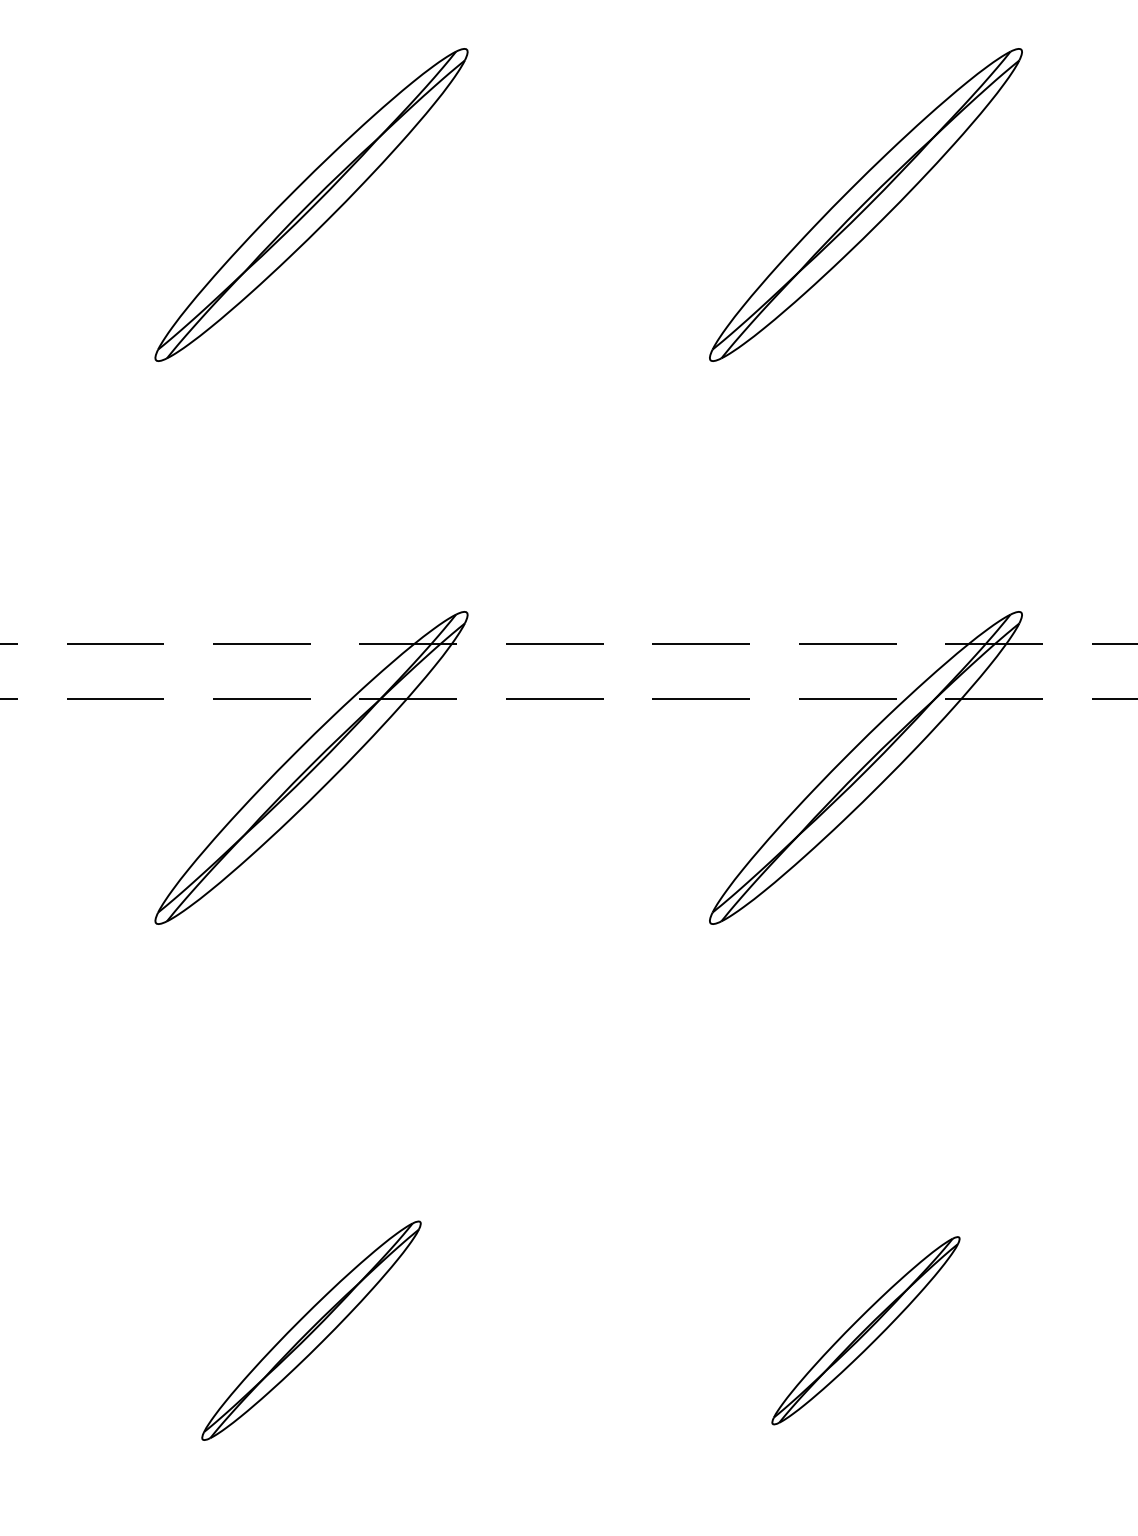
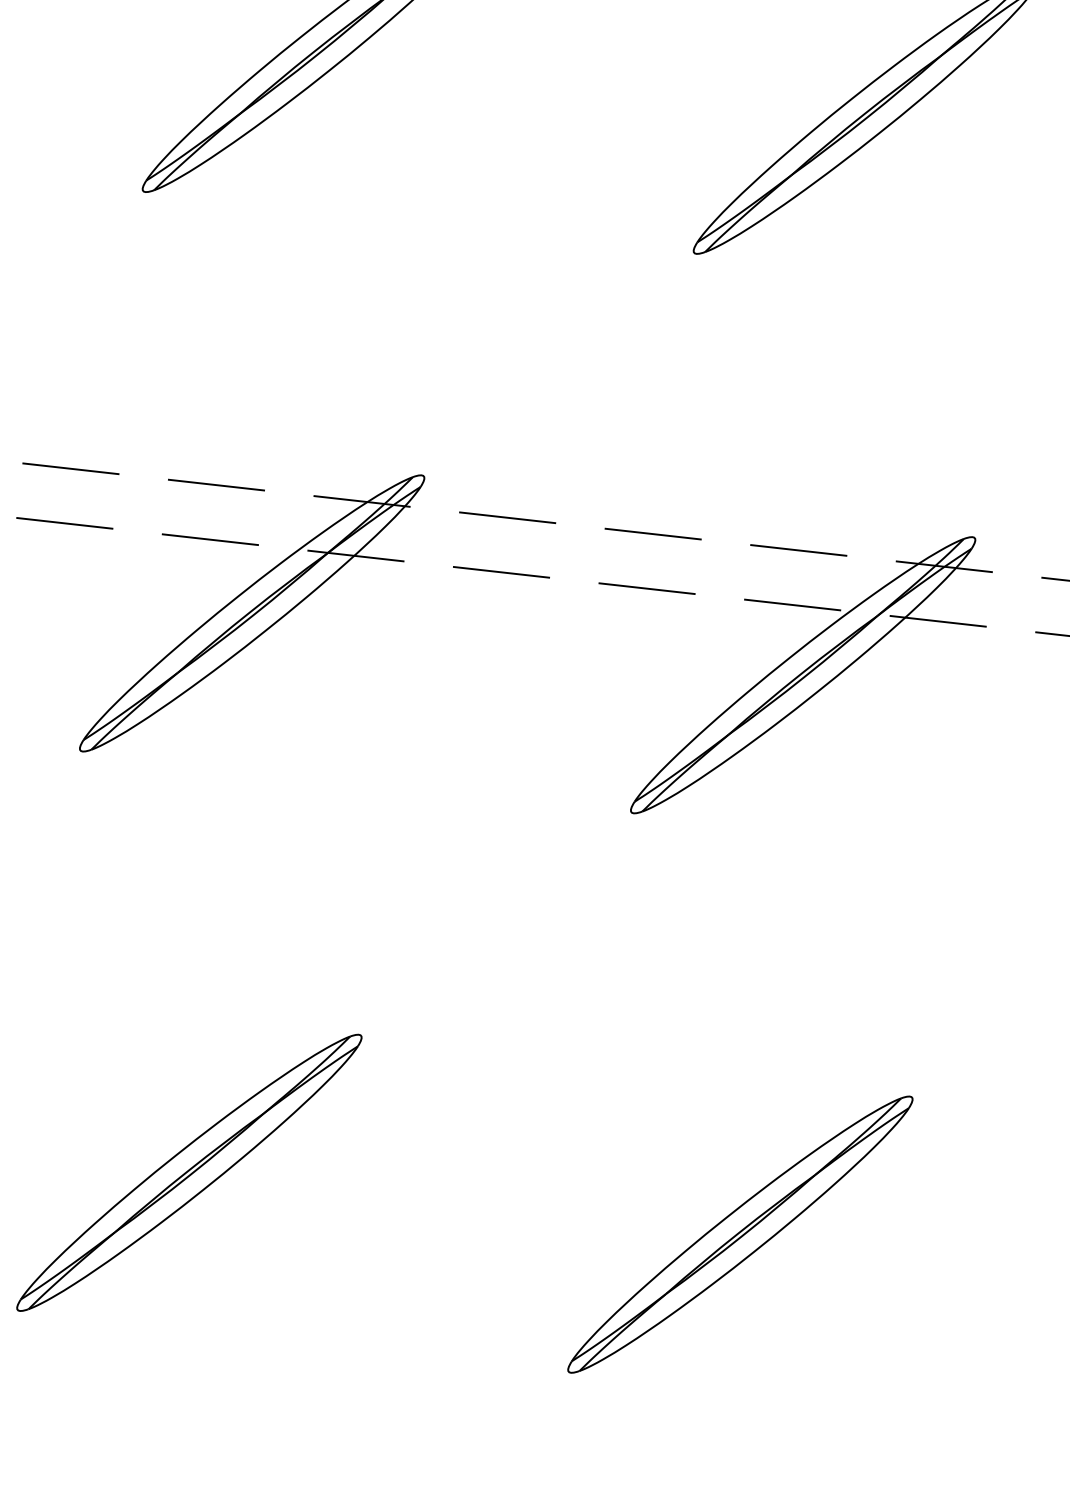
part: (311, 1330) -> (189, 1172), size x1.43
part: (865, 1330) -> (739, 1234), size x1.67

